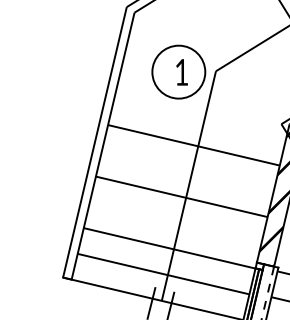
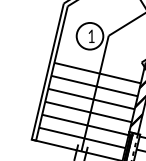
line: (187, 169) -> (94, 85), added
line: (175, 221) -> (88, 111), added

